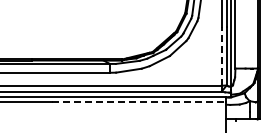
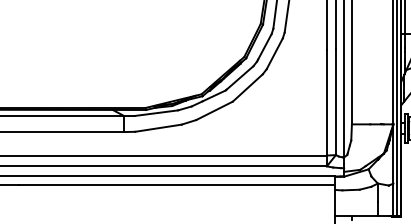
line: (221, 56) -> (326, 102), dashed -> solid
line: (139, 101) -> (177, 184), dashed -> solid

